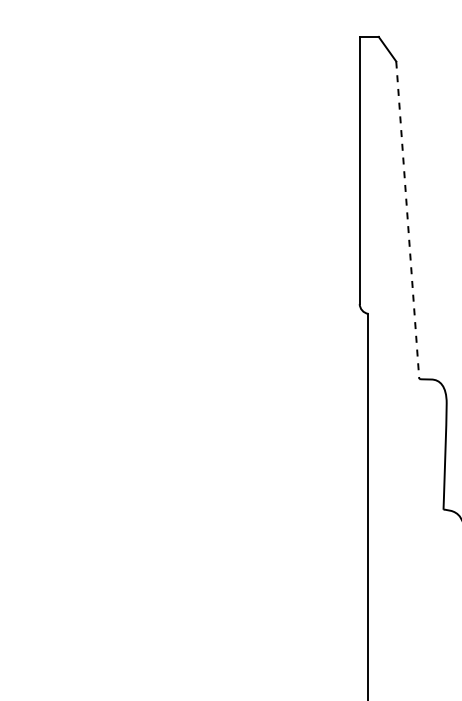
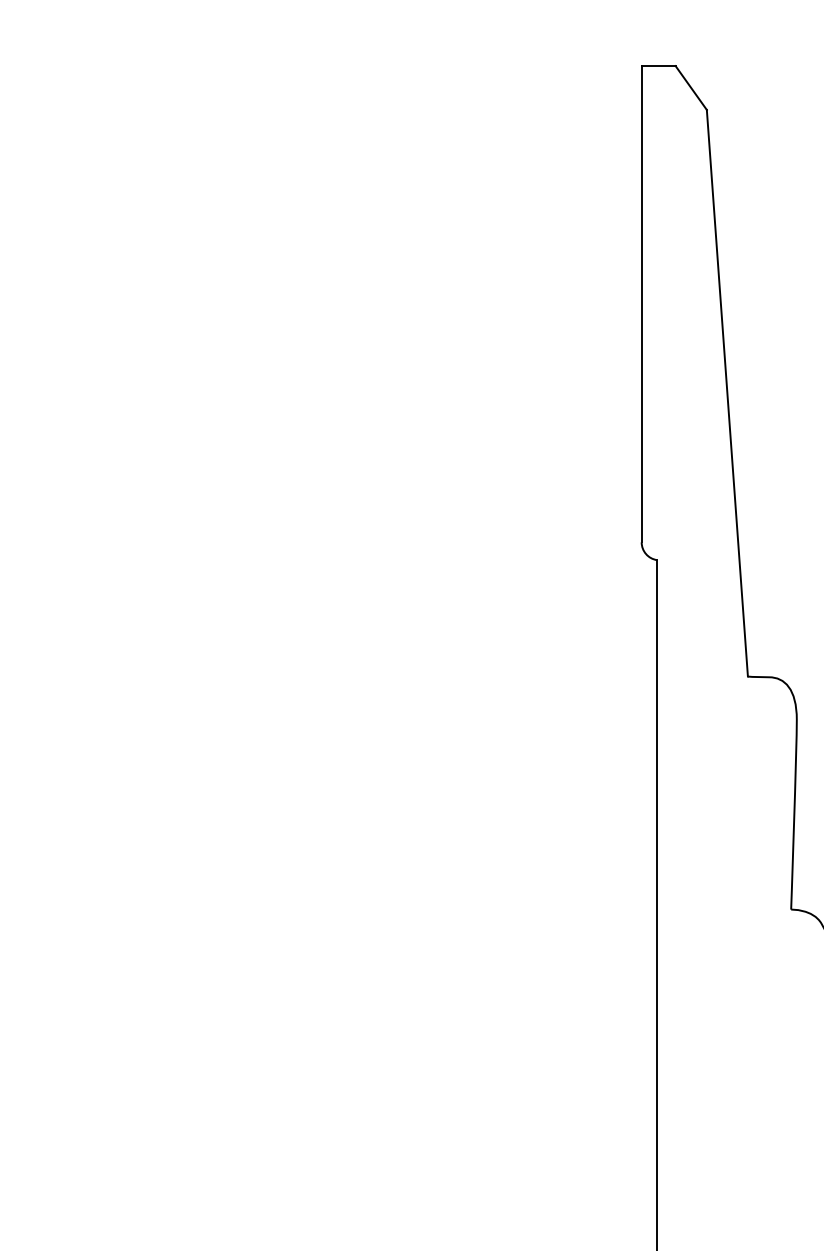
line: (407, 220) -> (726, 393), dashed -> solid

